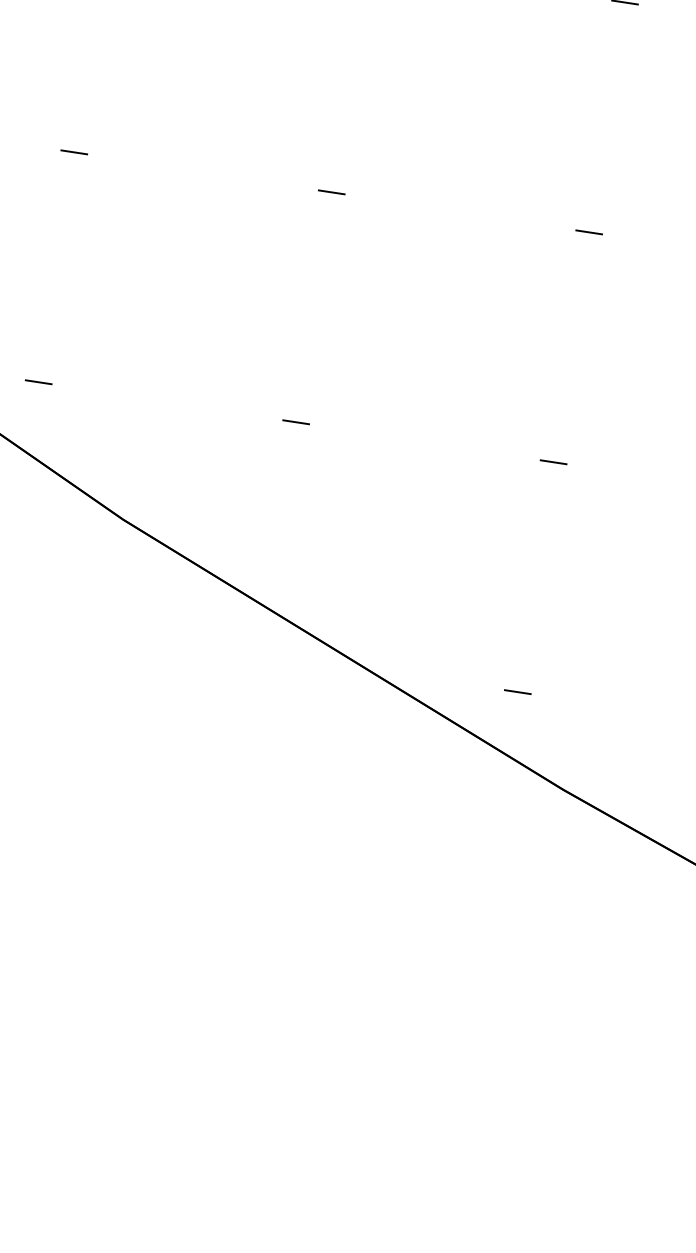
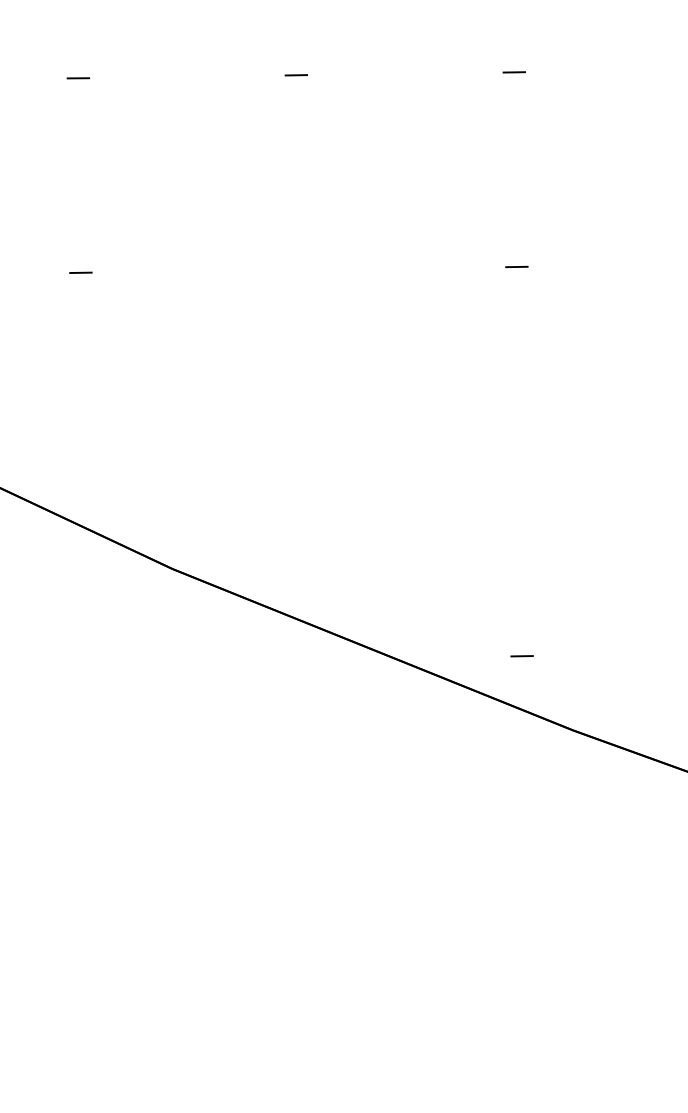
line: (331, 191) -> (298, 269), removed
line: (38, 382) -> (83, 467), removed
line: (296, 422) -> (301, 464), removed
line: (553, 462) -> (519, 461), removed

